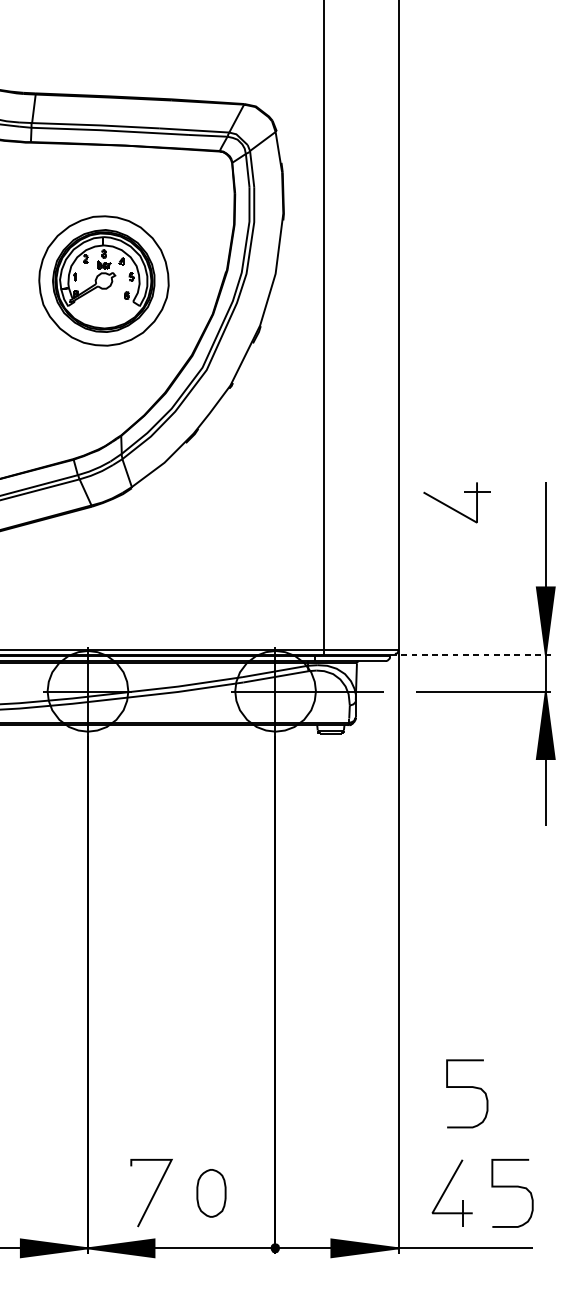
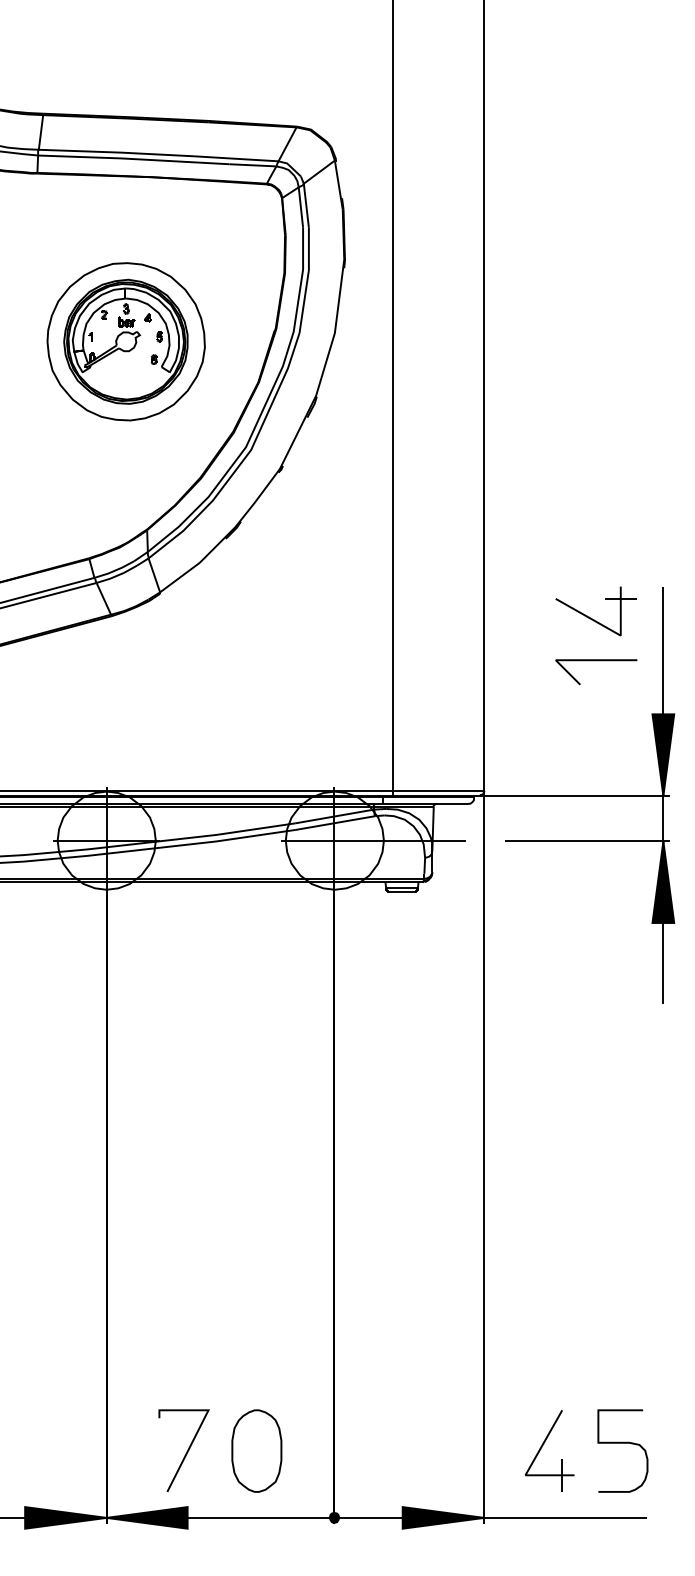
part: (453, 508) -> (592, 618), moved
line: (490, 543) -> (596, 661), added
line: (472, 654) -> (574, 795), dashed -> solid
curve: (466, 1087) -> (567, 1322), removed
part: (211, 1192) -> (256, 1450), size x1.43

